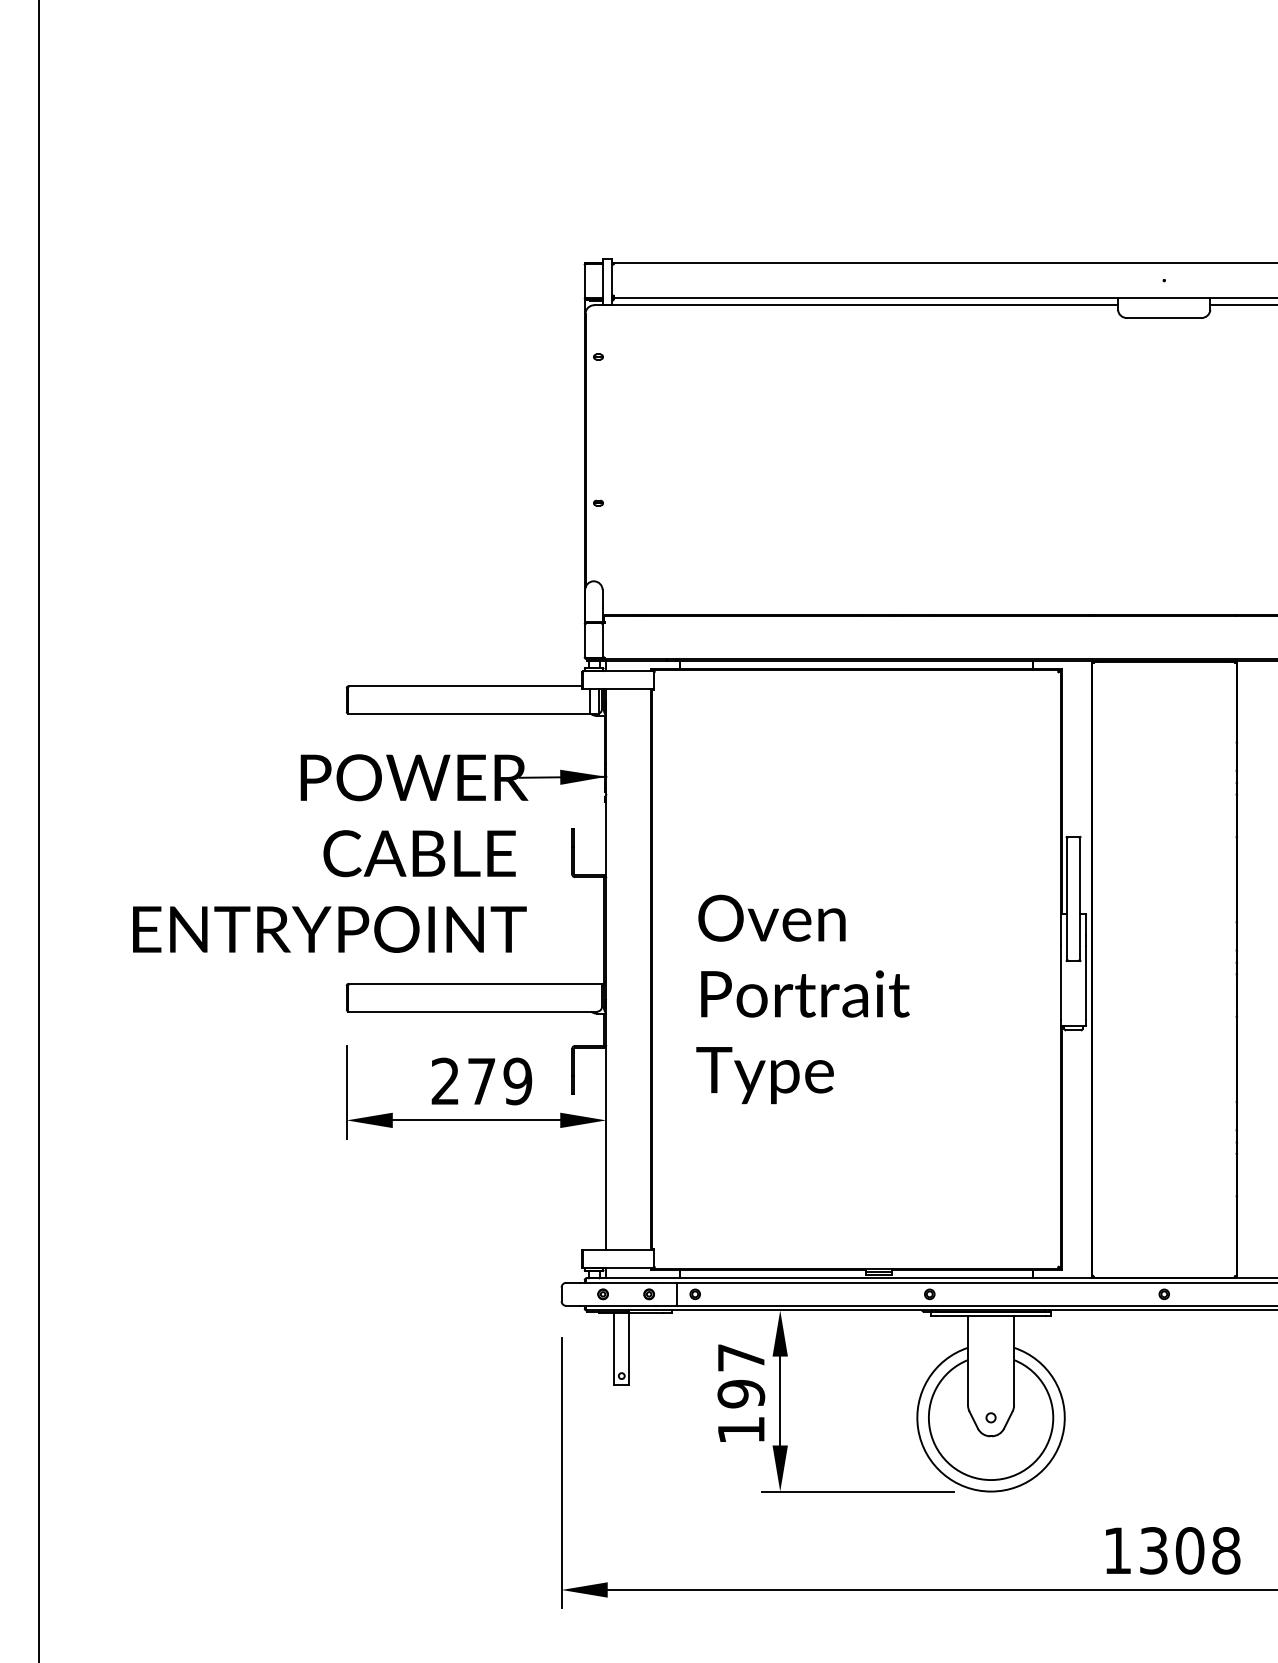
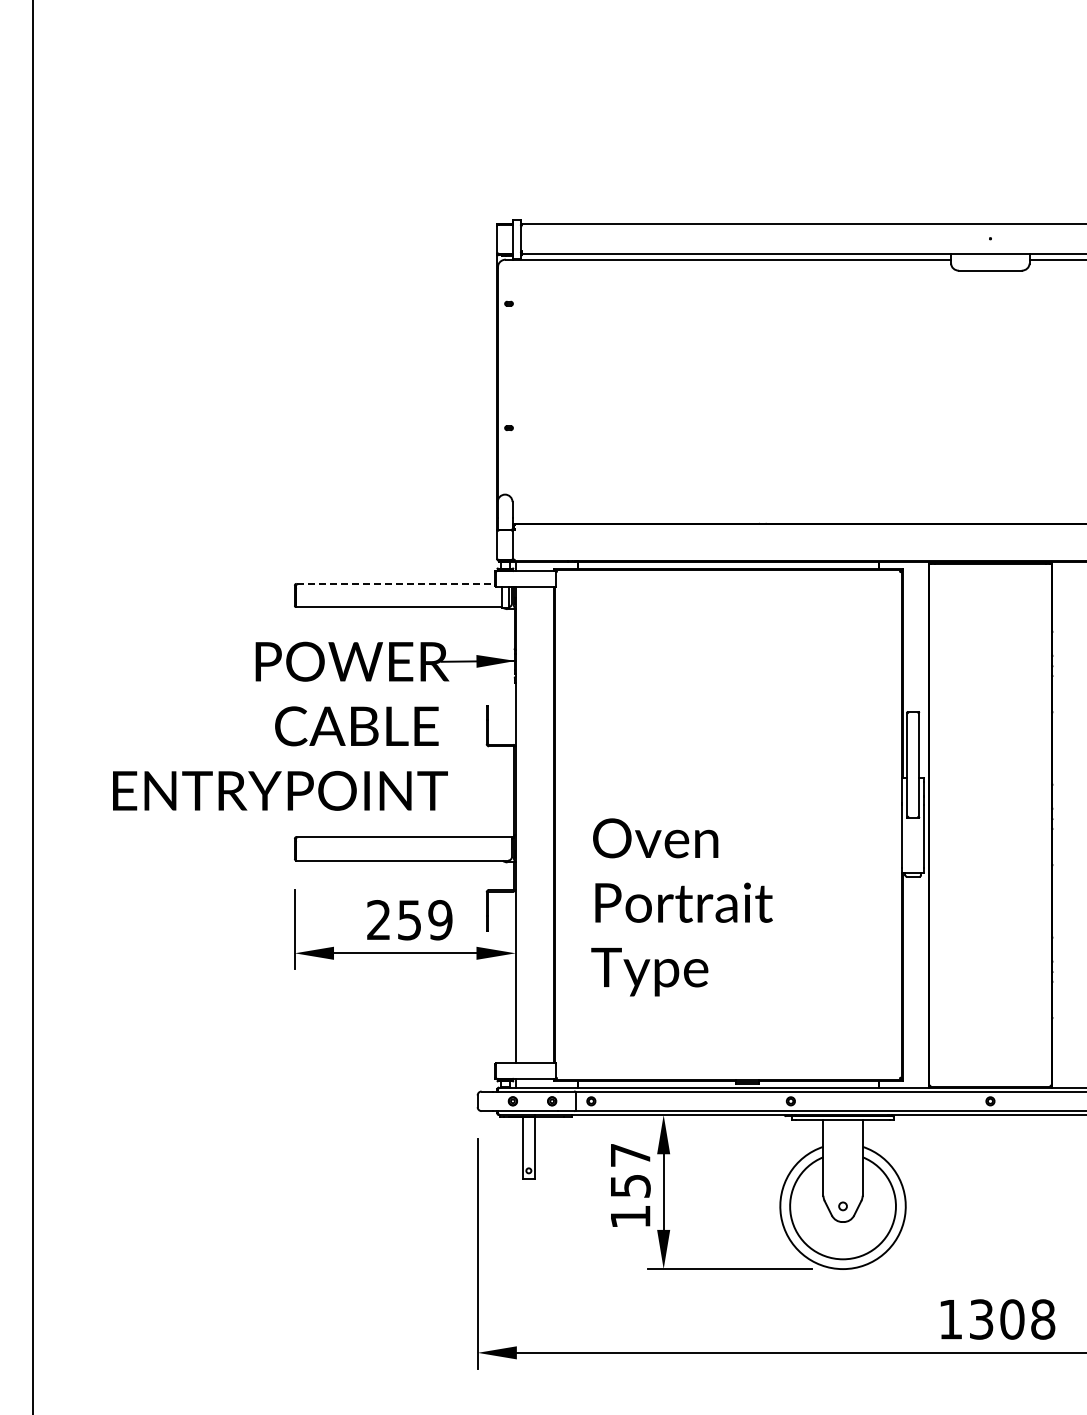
line: (466, 685) -> (396, 583), solid -> dashed
text: (802, 999) -> (681, 907), moved
text: (481, 1081) -> (409, 920), 279 -> 259
text: (741, 1394) -> (630, 1186), 197 -> 157

